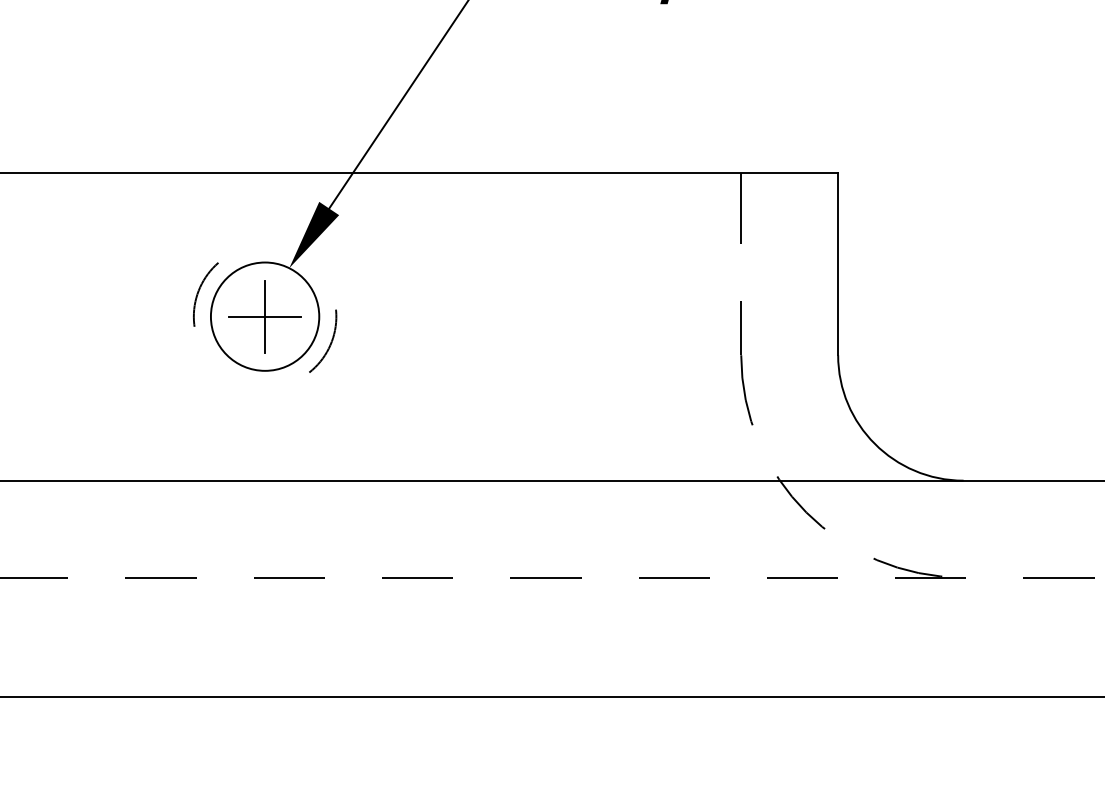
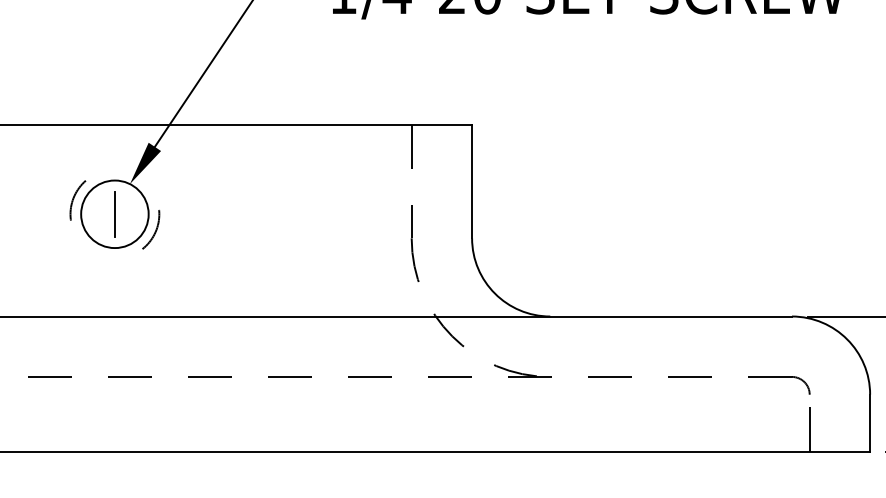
line: (264, 317) -> (114, 214), removed

